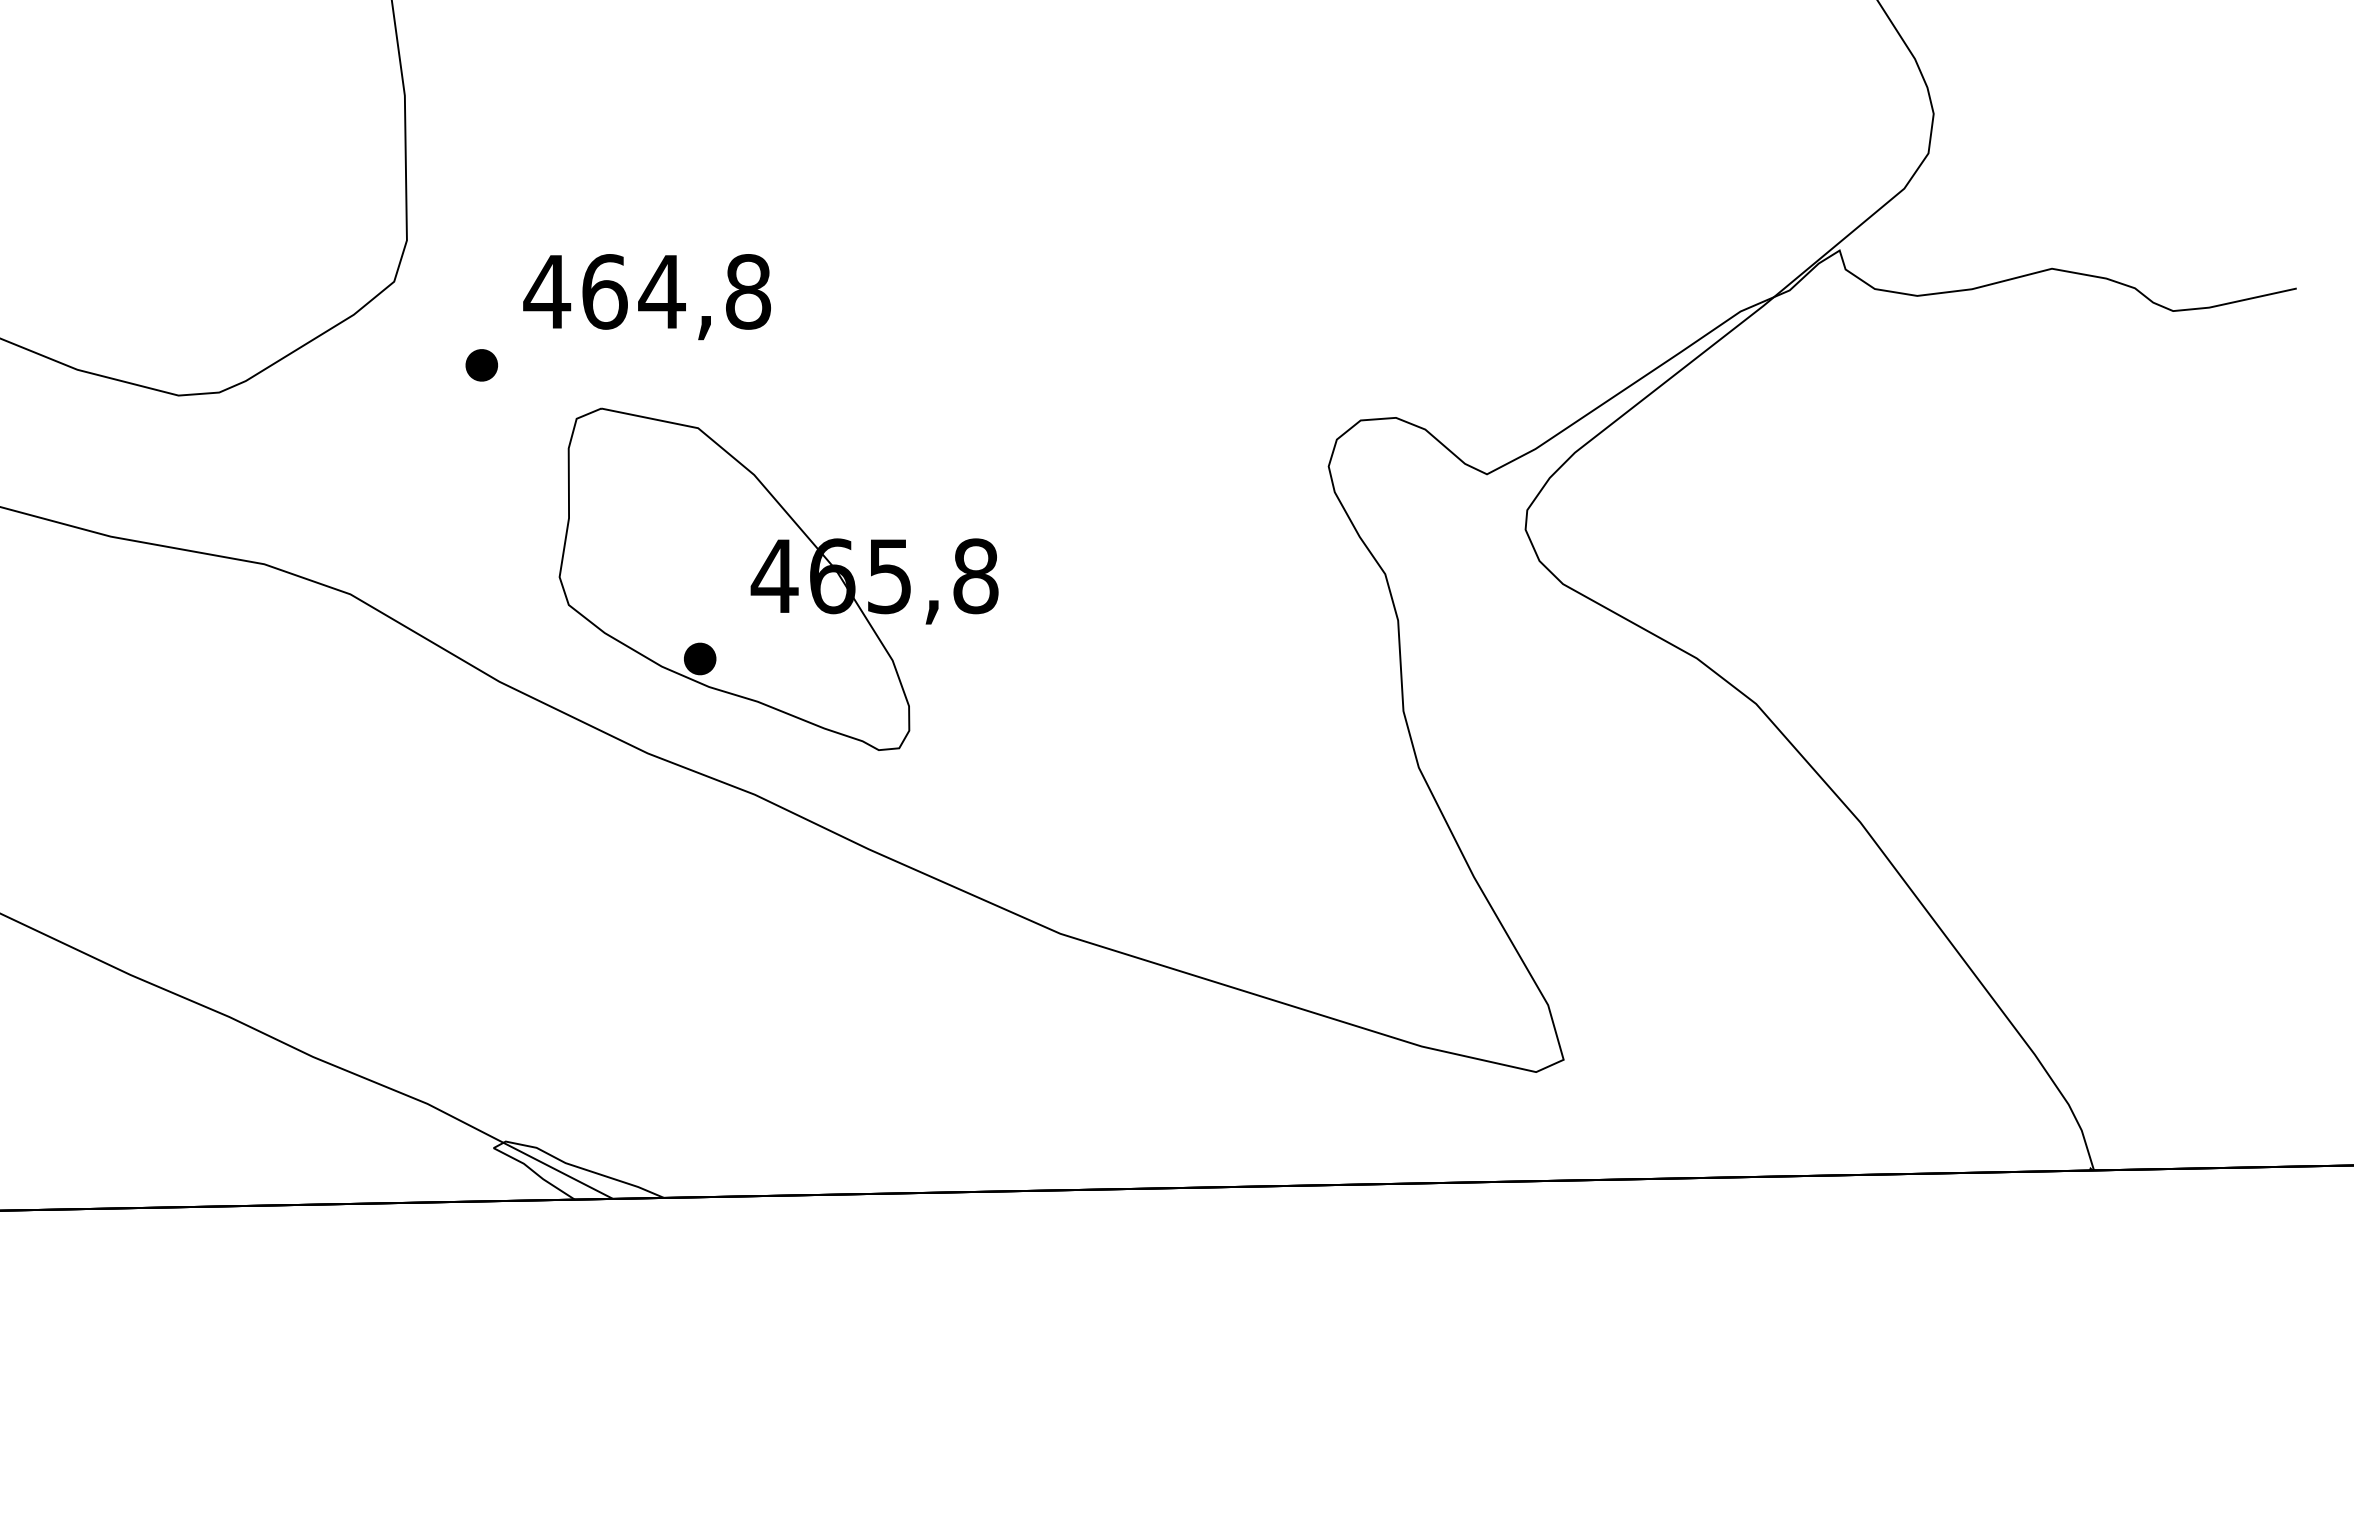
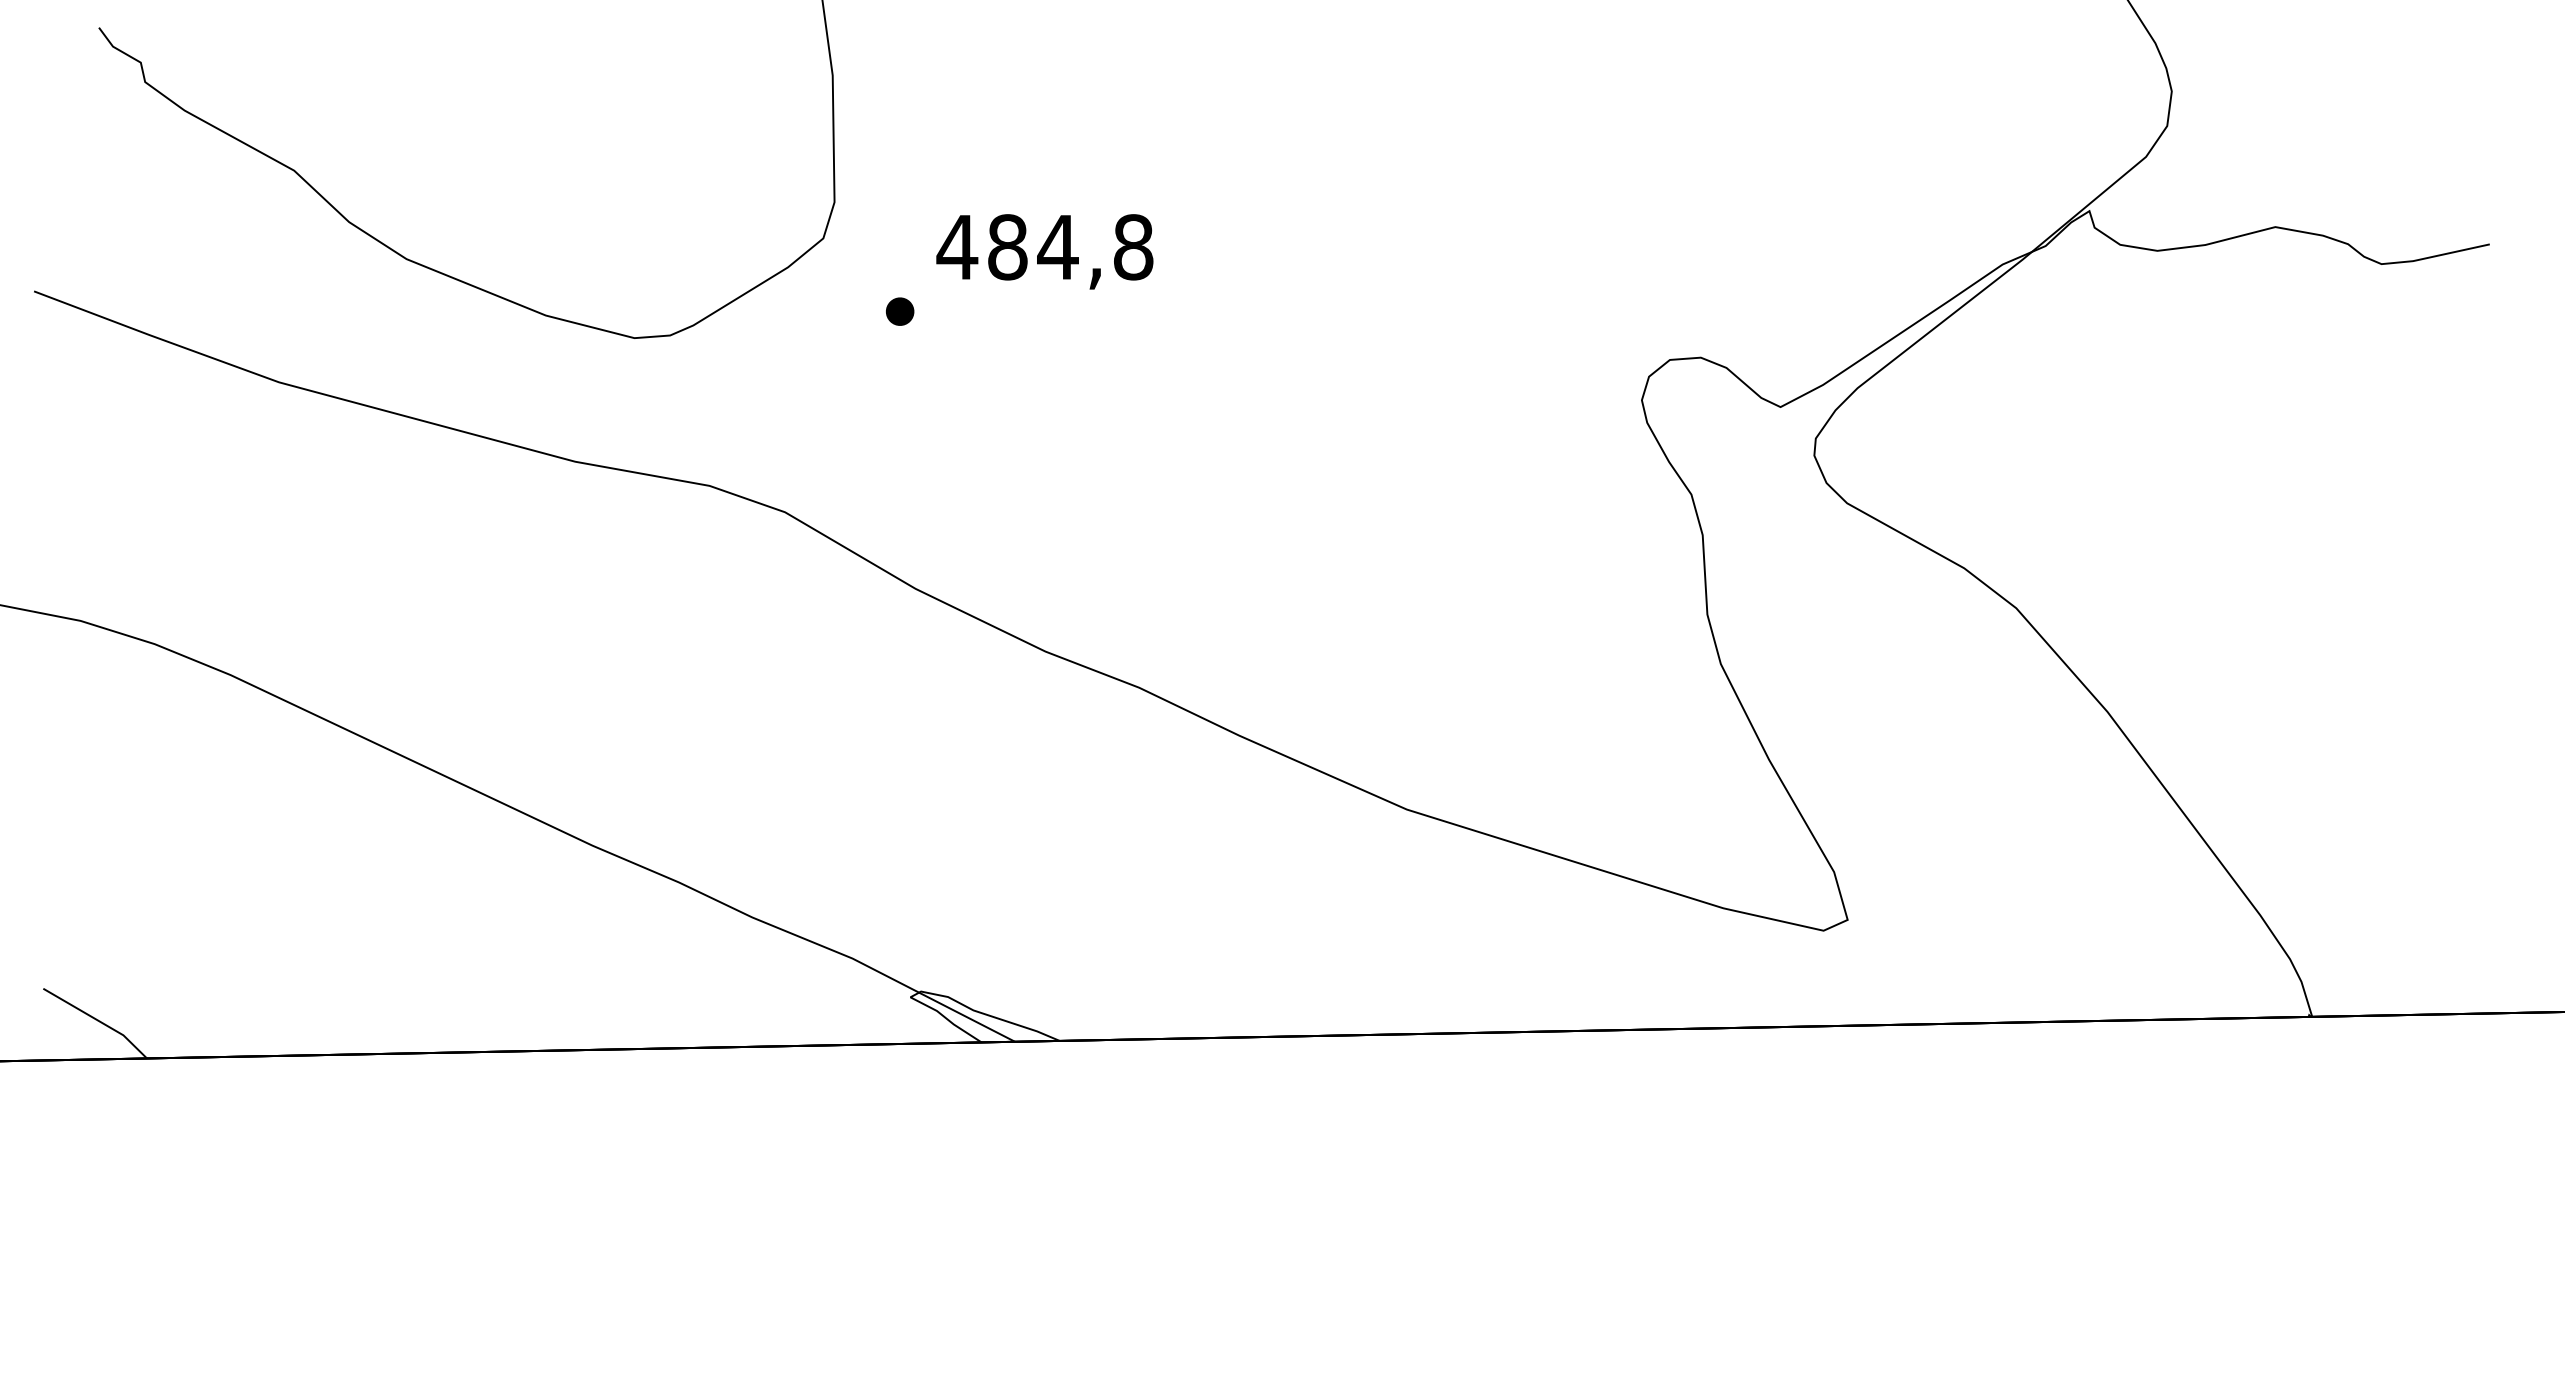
text: (605, 292) -> (1008, 247), 464,8 -> 484,8
part: (777, 578) -> (1159, 498), removed

